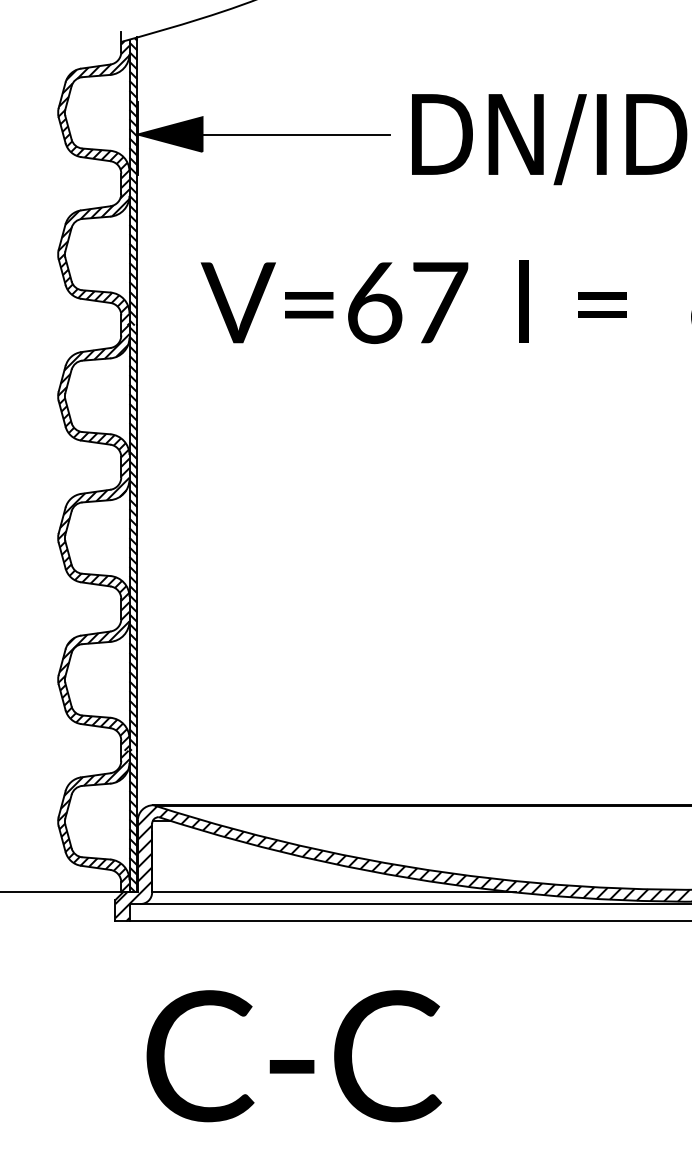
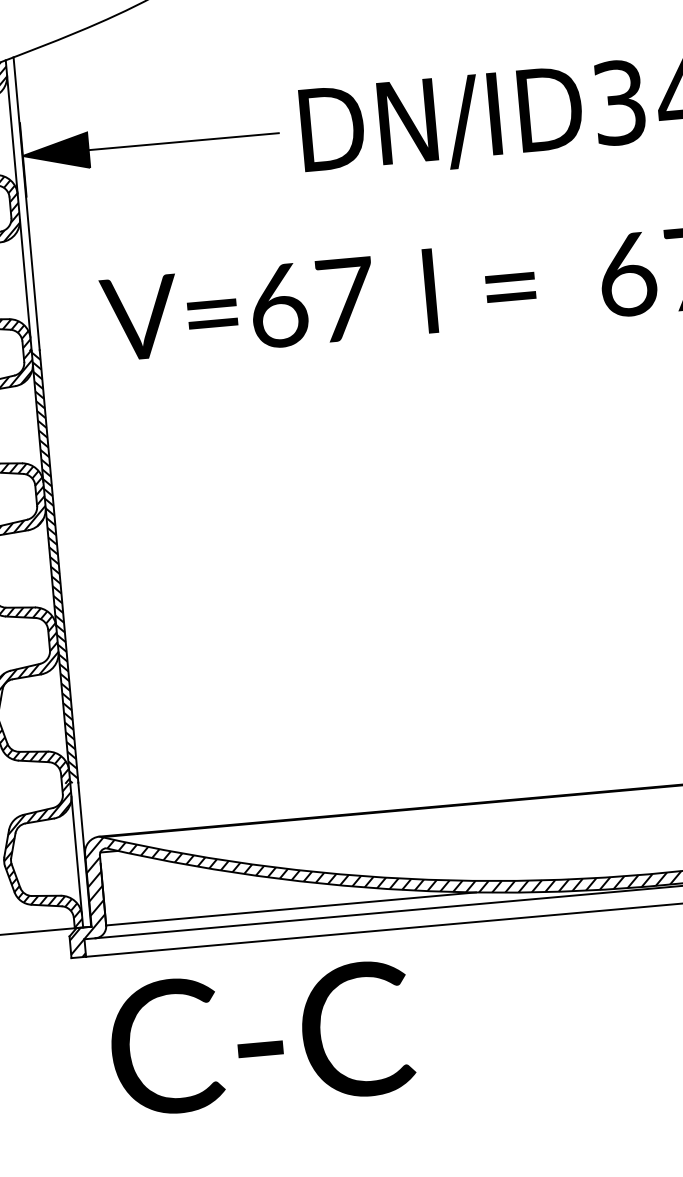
hatch: (133, 181) -> (22, 204), removed
hatch: (133, 822) -> (80, 855), removed
text: (293, 1056) -> (261, 1038), moved

